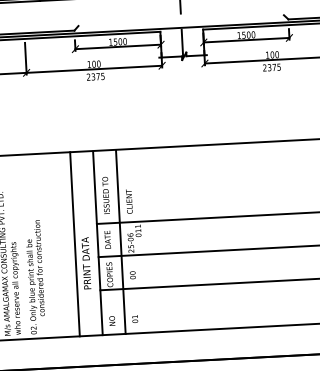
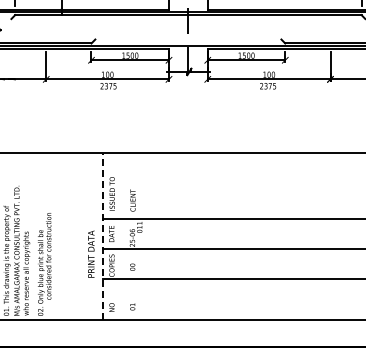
line: (120, 241) -> (123, 236), removed
line: (97, 243) -> (102, 236), solid -> dashed
line: (74, 244) -> (81, 236), removed

